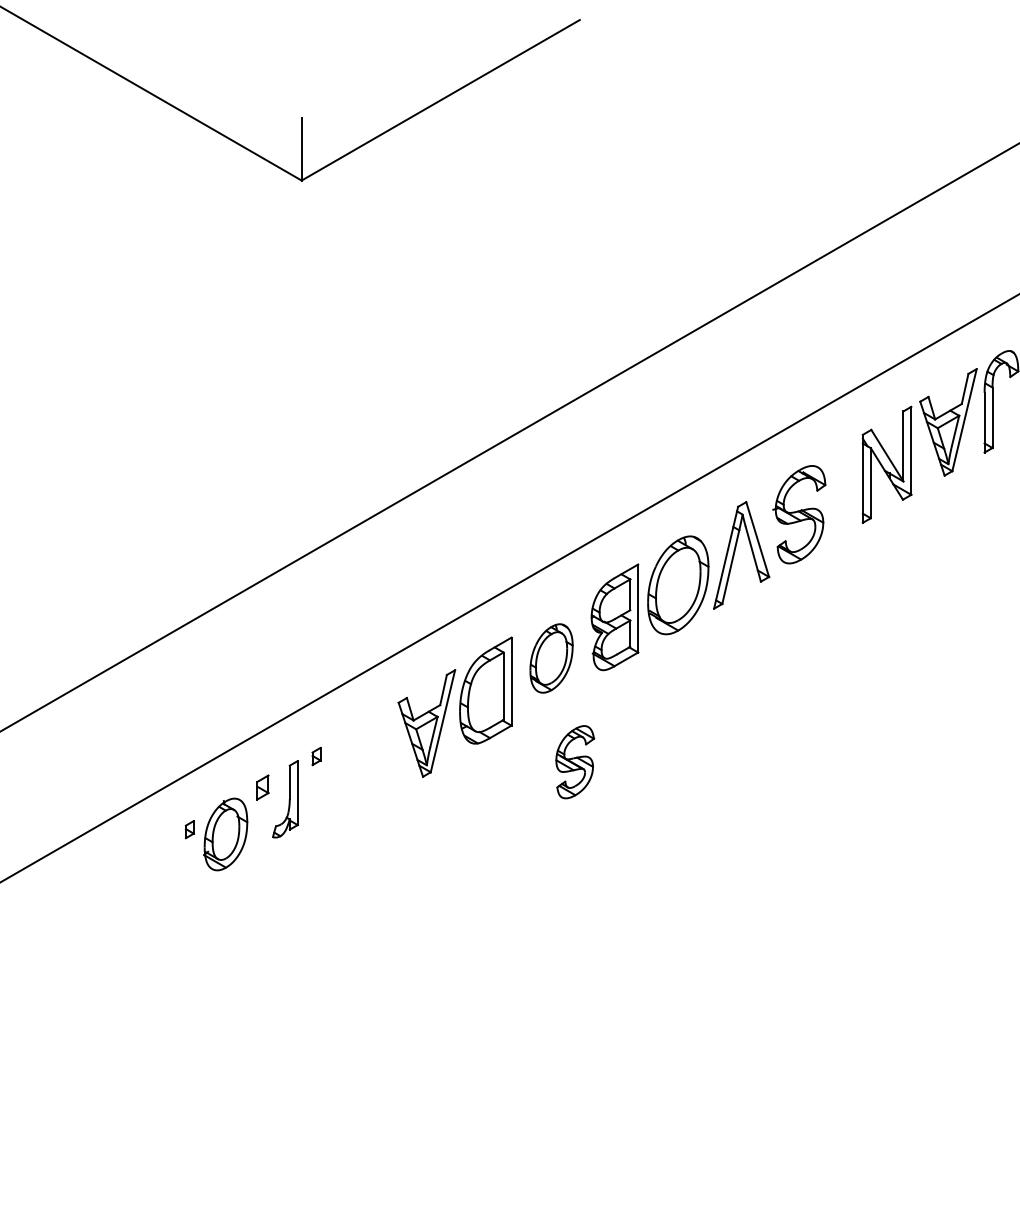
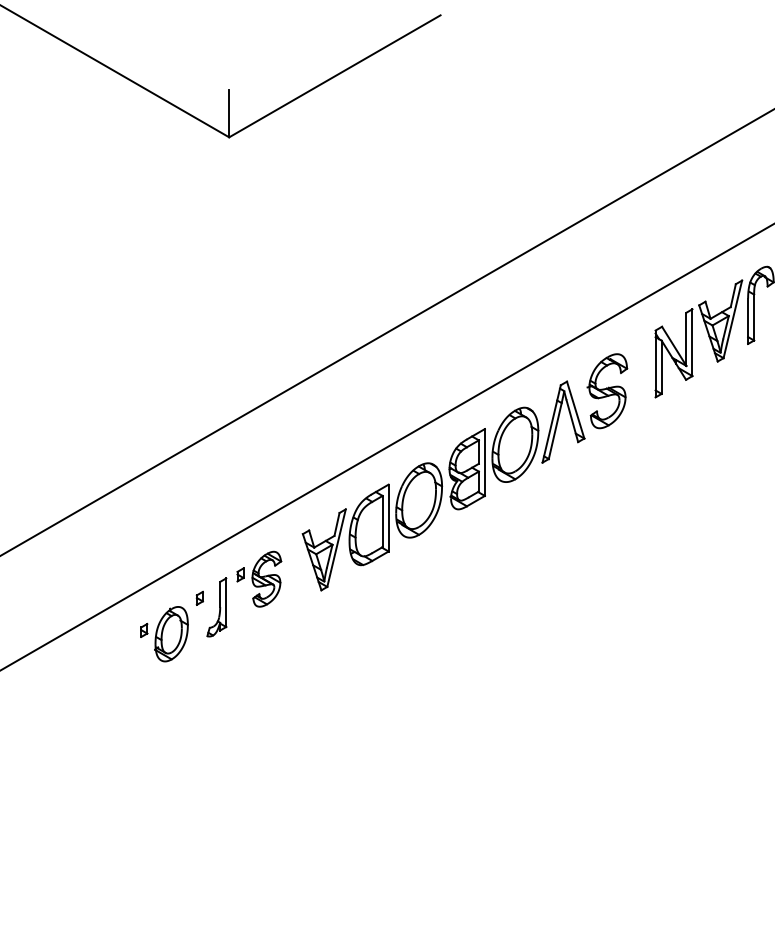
part: (551, 658) -> (419, 500), size x1.43
part: (575, 762) -> (267, 579), moved
part: (263, 786) -> (200, 597), size x0.71

